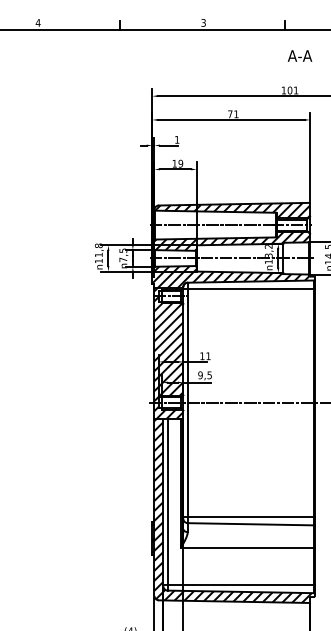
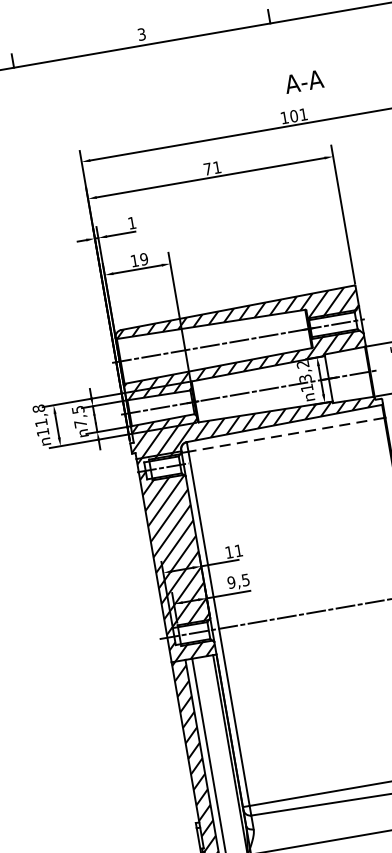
text: (299, 55) -> (303, 81), moved
line: (250, 288) -> (285, 434), solid -> dashed

